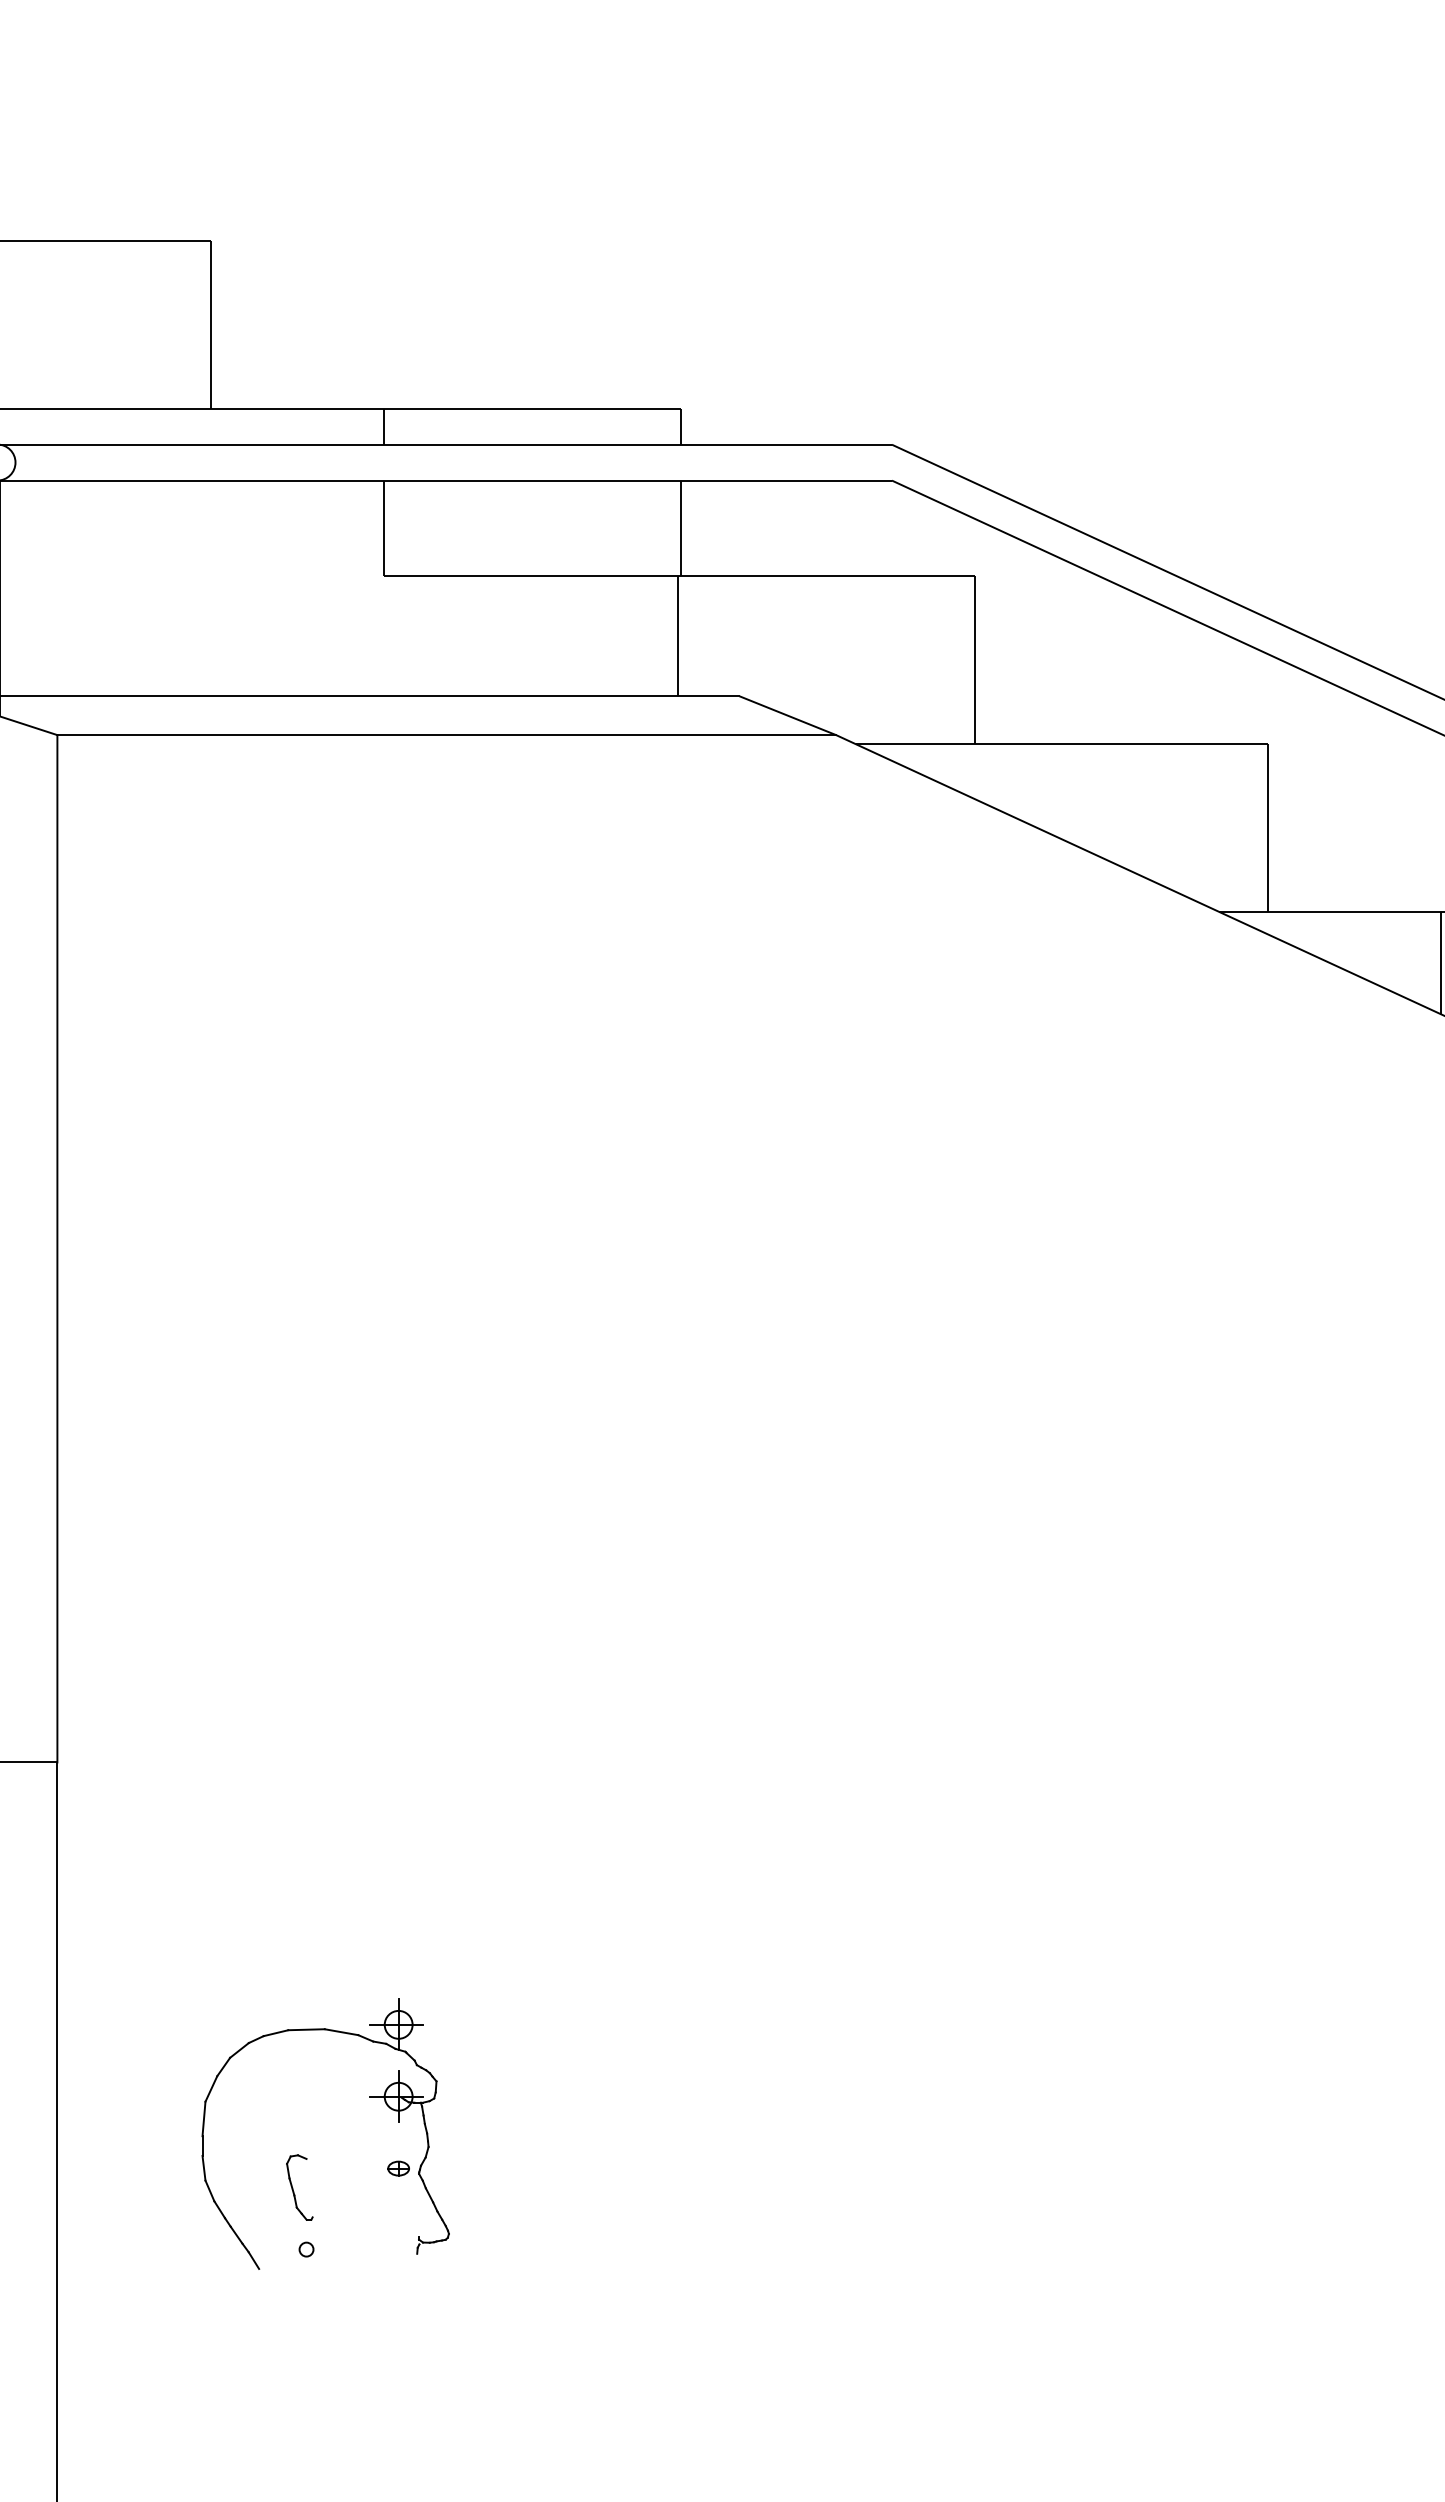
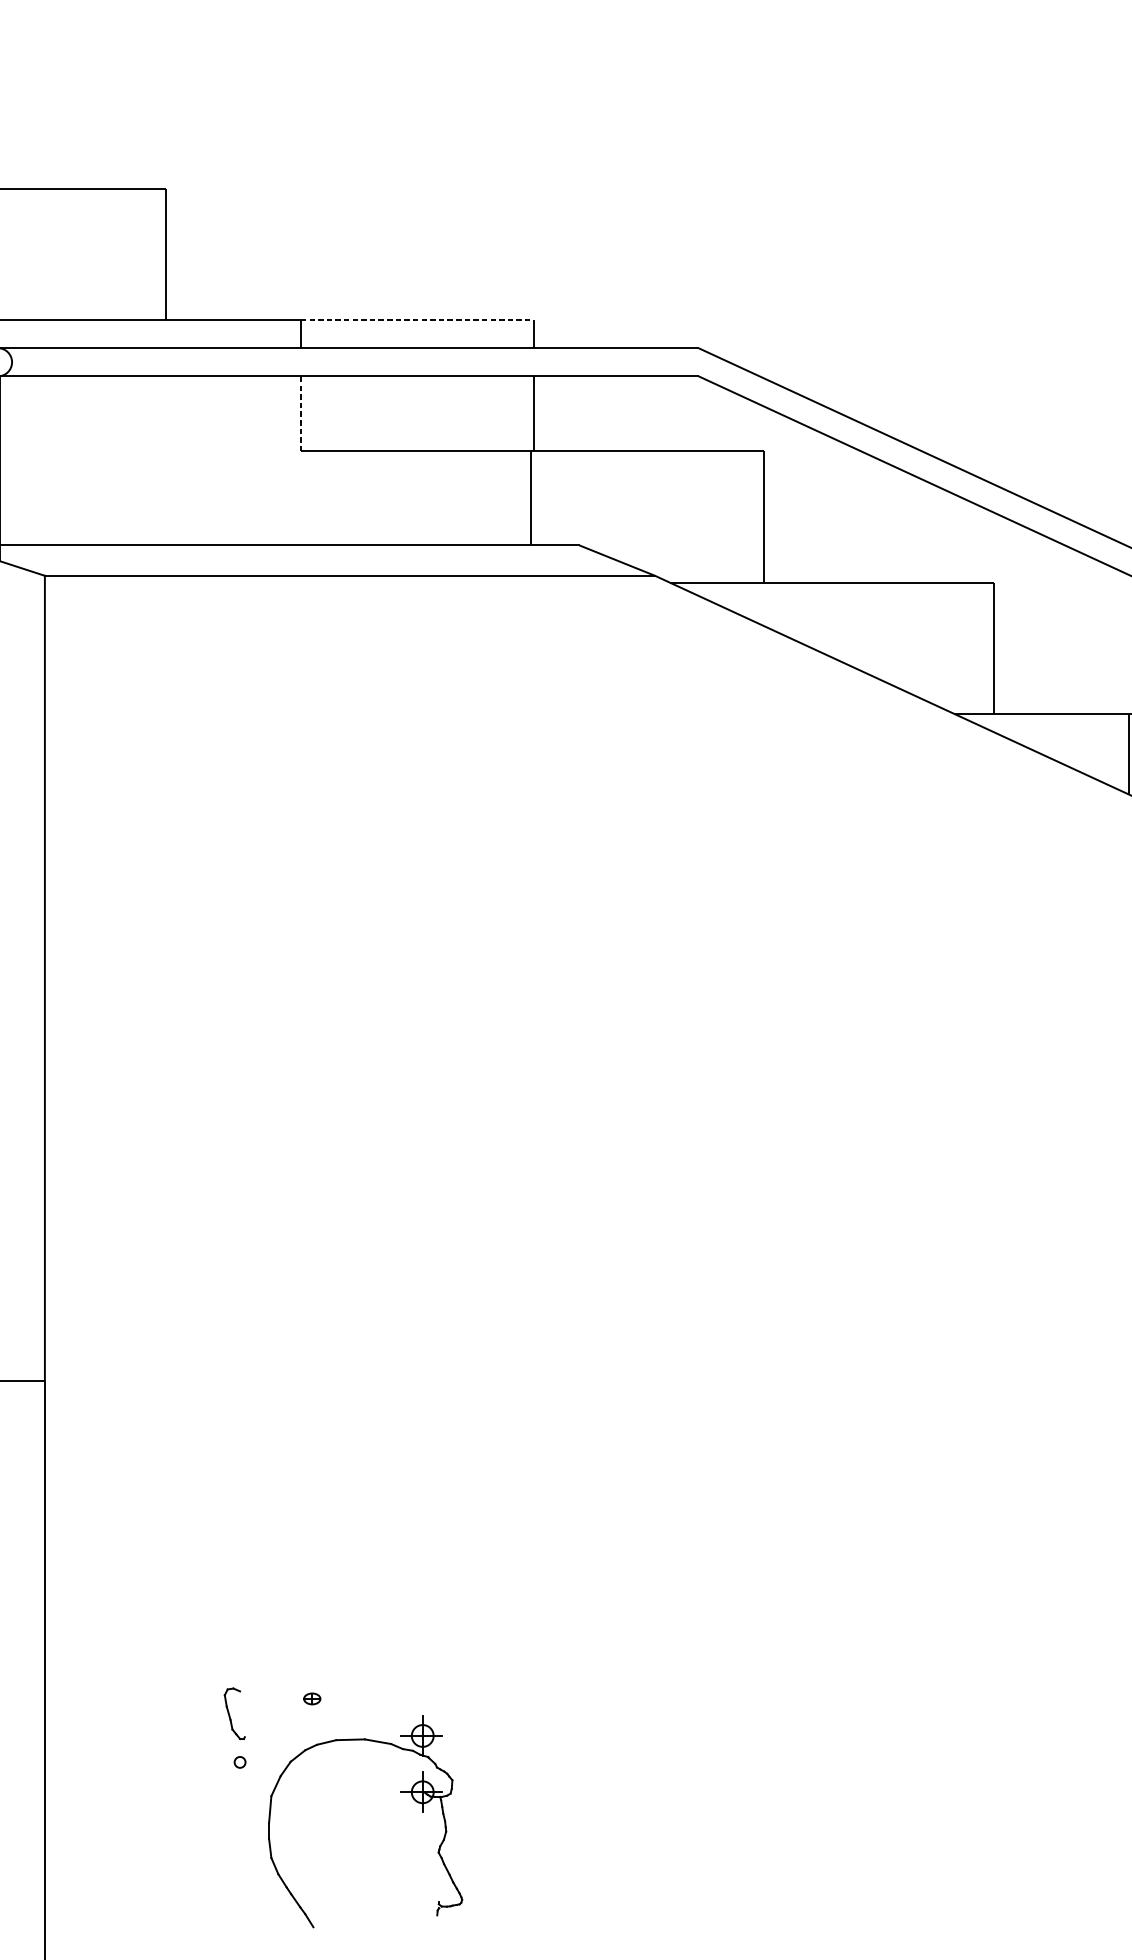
line: (532, 408) -> (417, 319), solid -> dashed
line: (384, 528) -> (301, 413), solid -> dashed
part: (369, 2097) -> (399, 1792), moved

